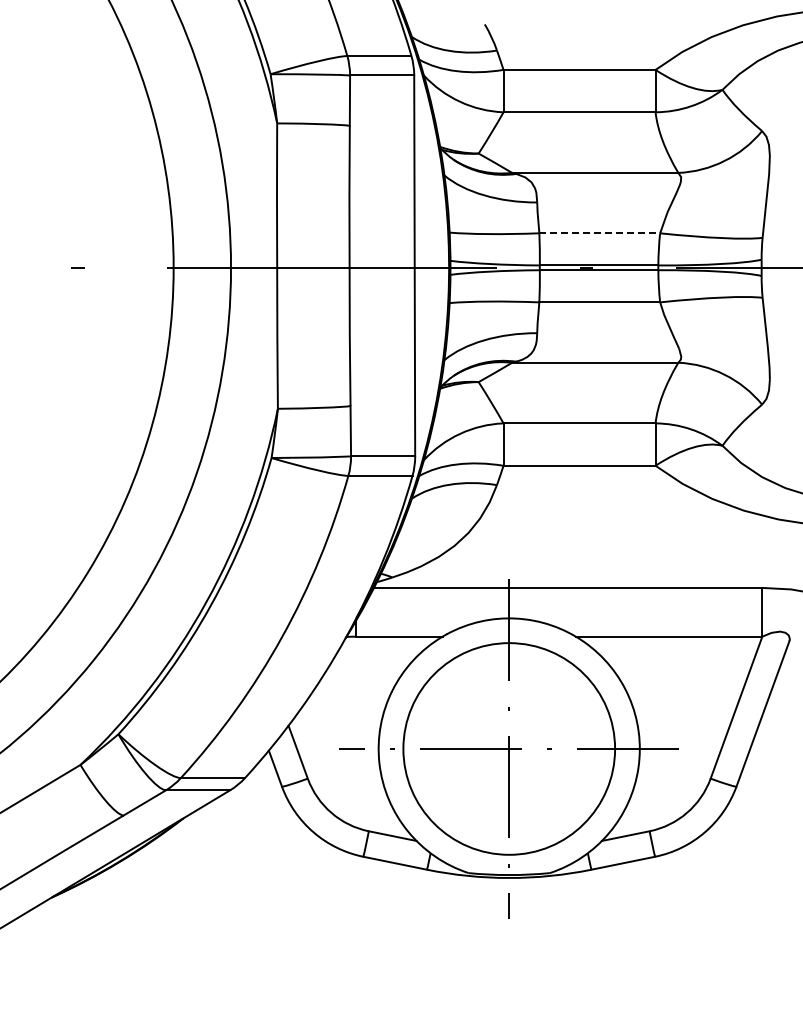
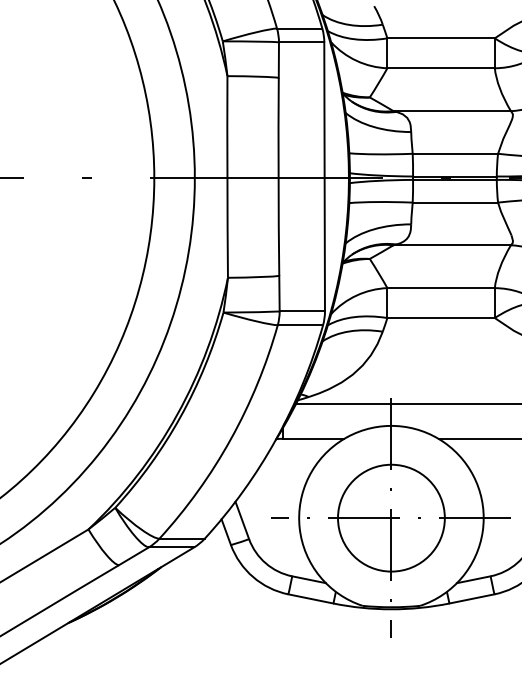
line: (600, 233) -> (455, 153), dashed -> solid
circle: (508, 748) -> (390, 517), size x0.71

